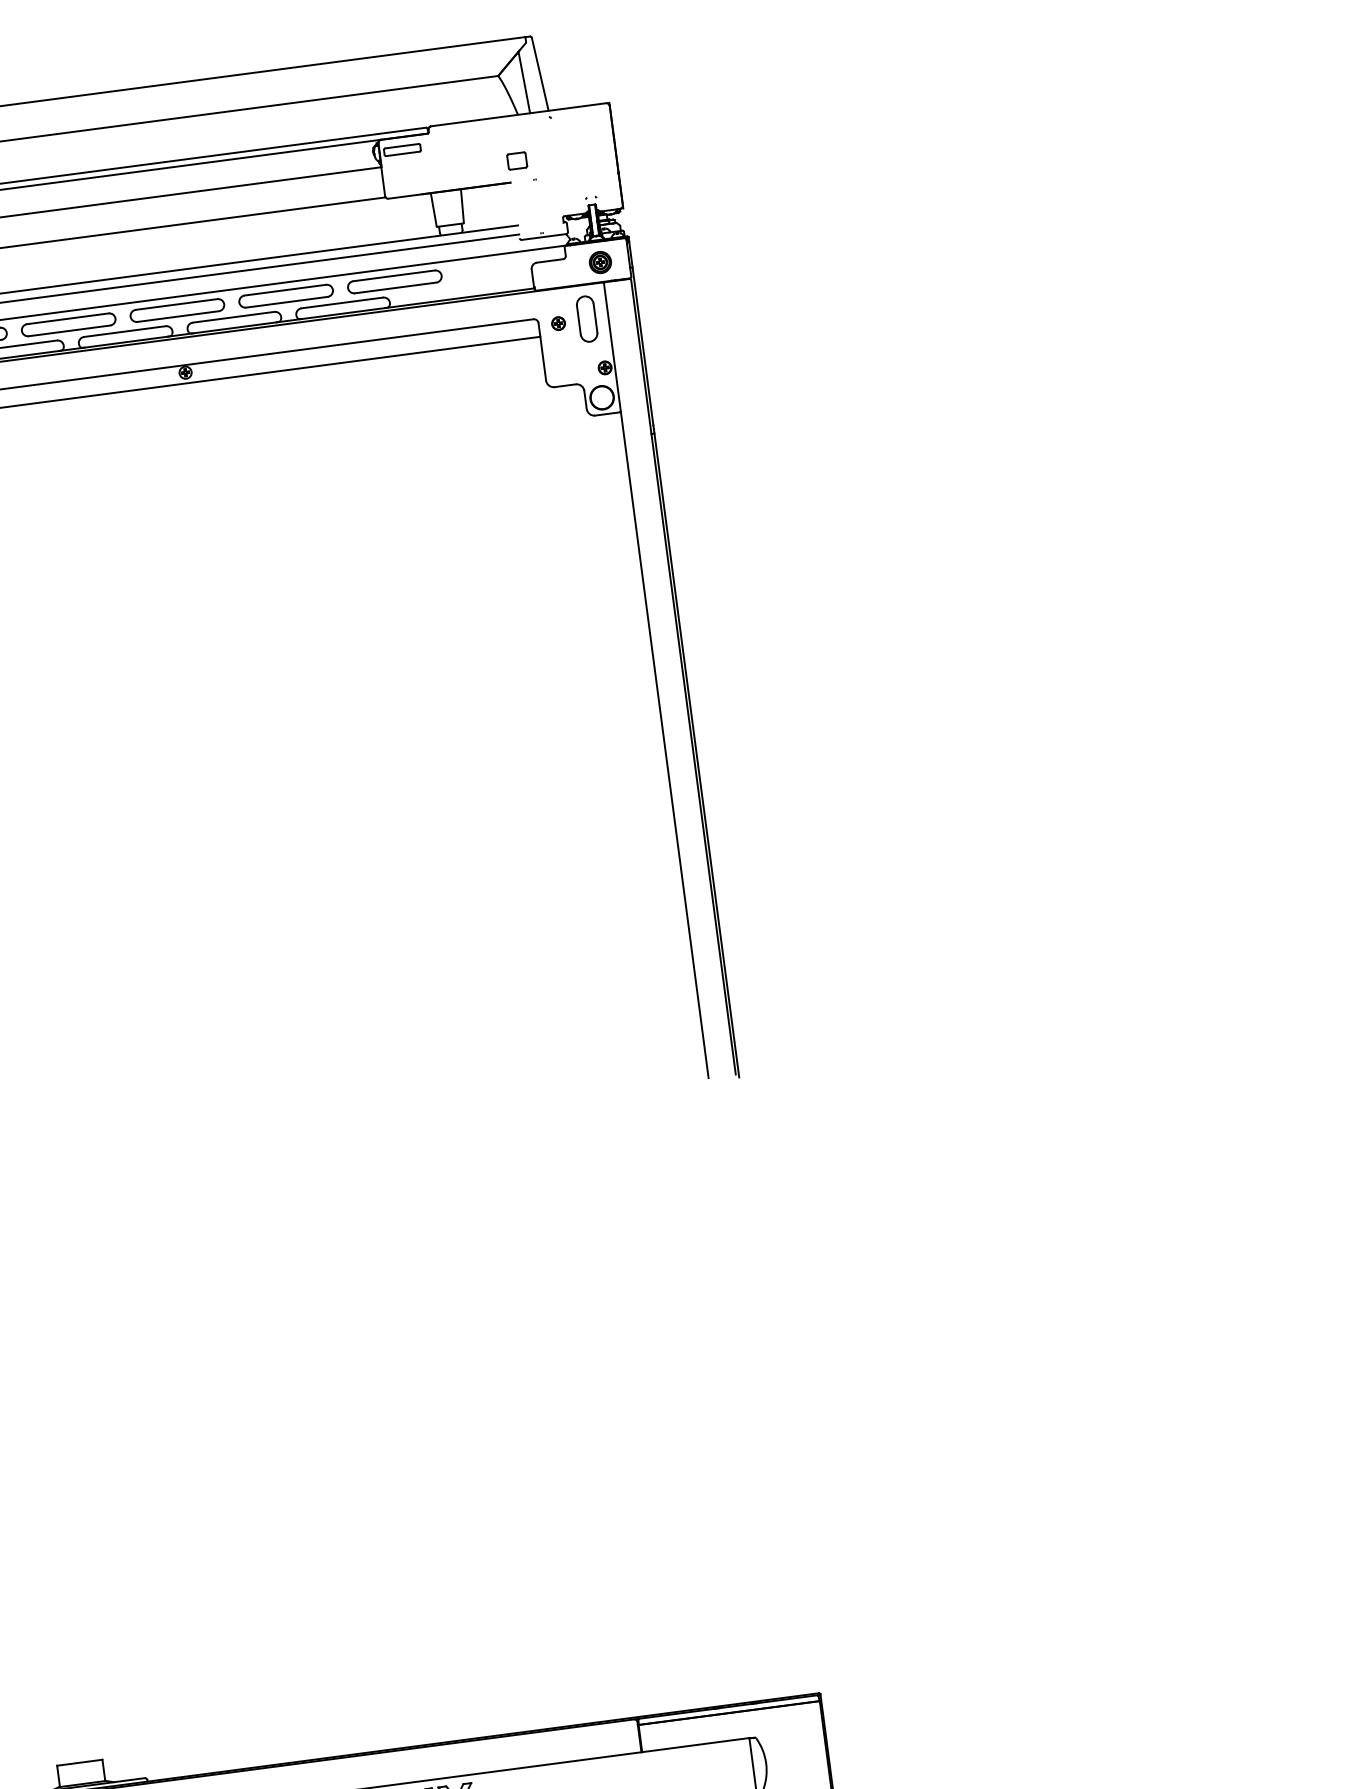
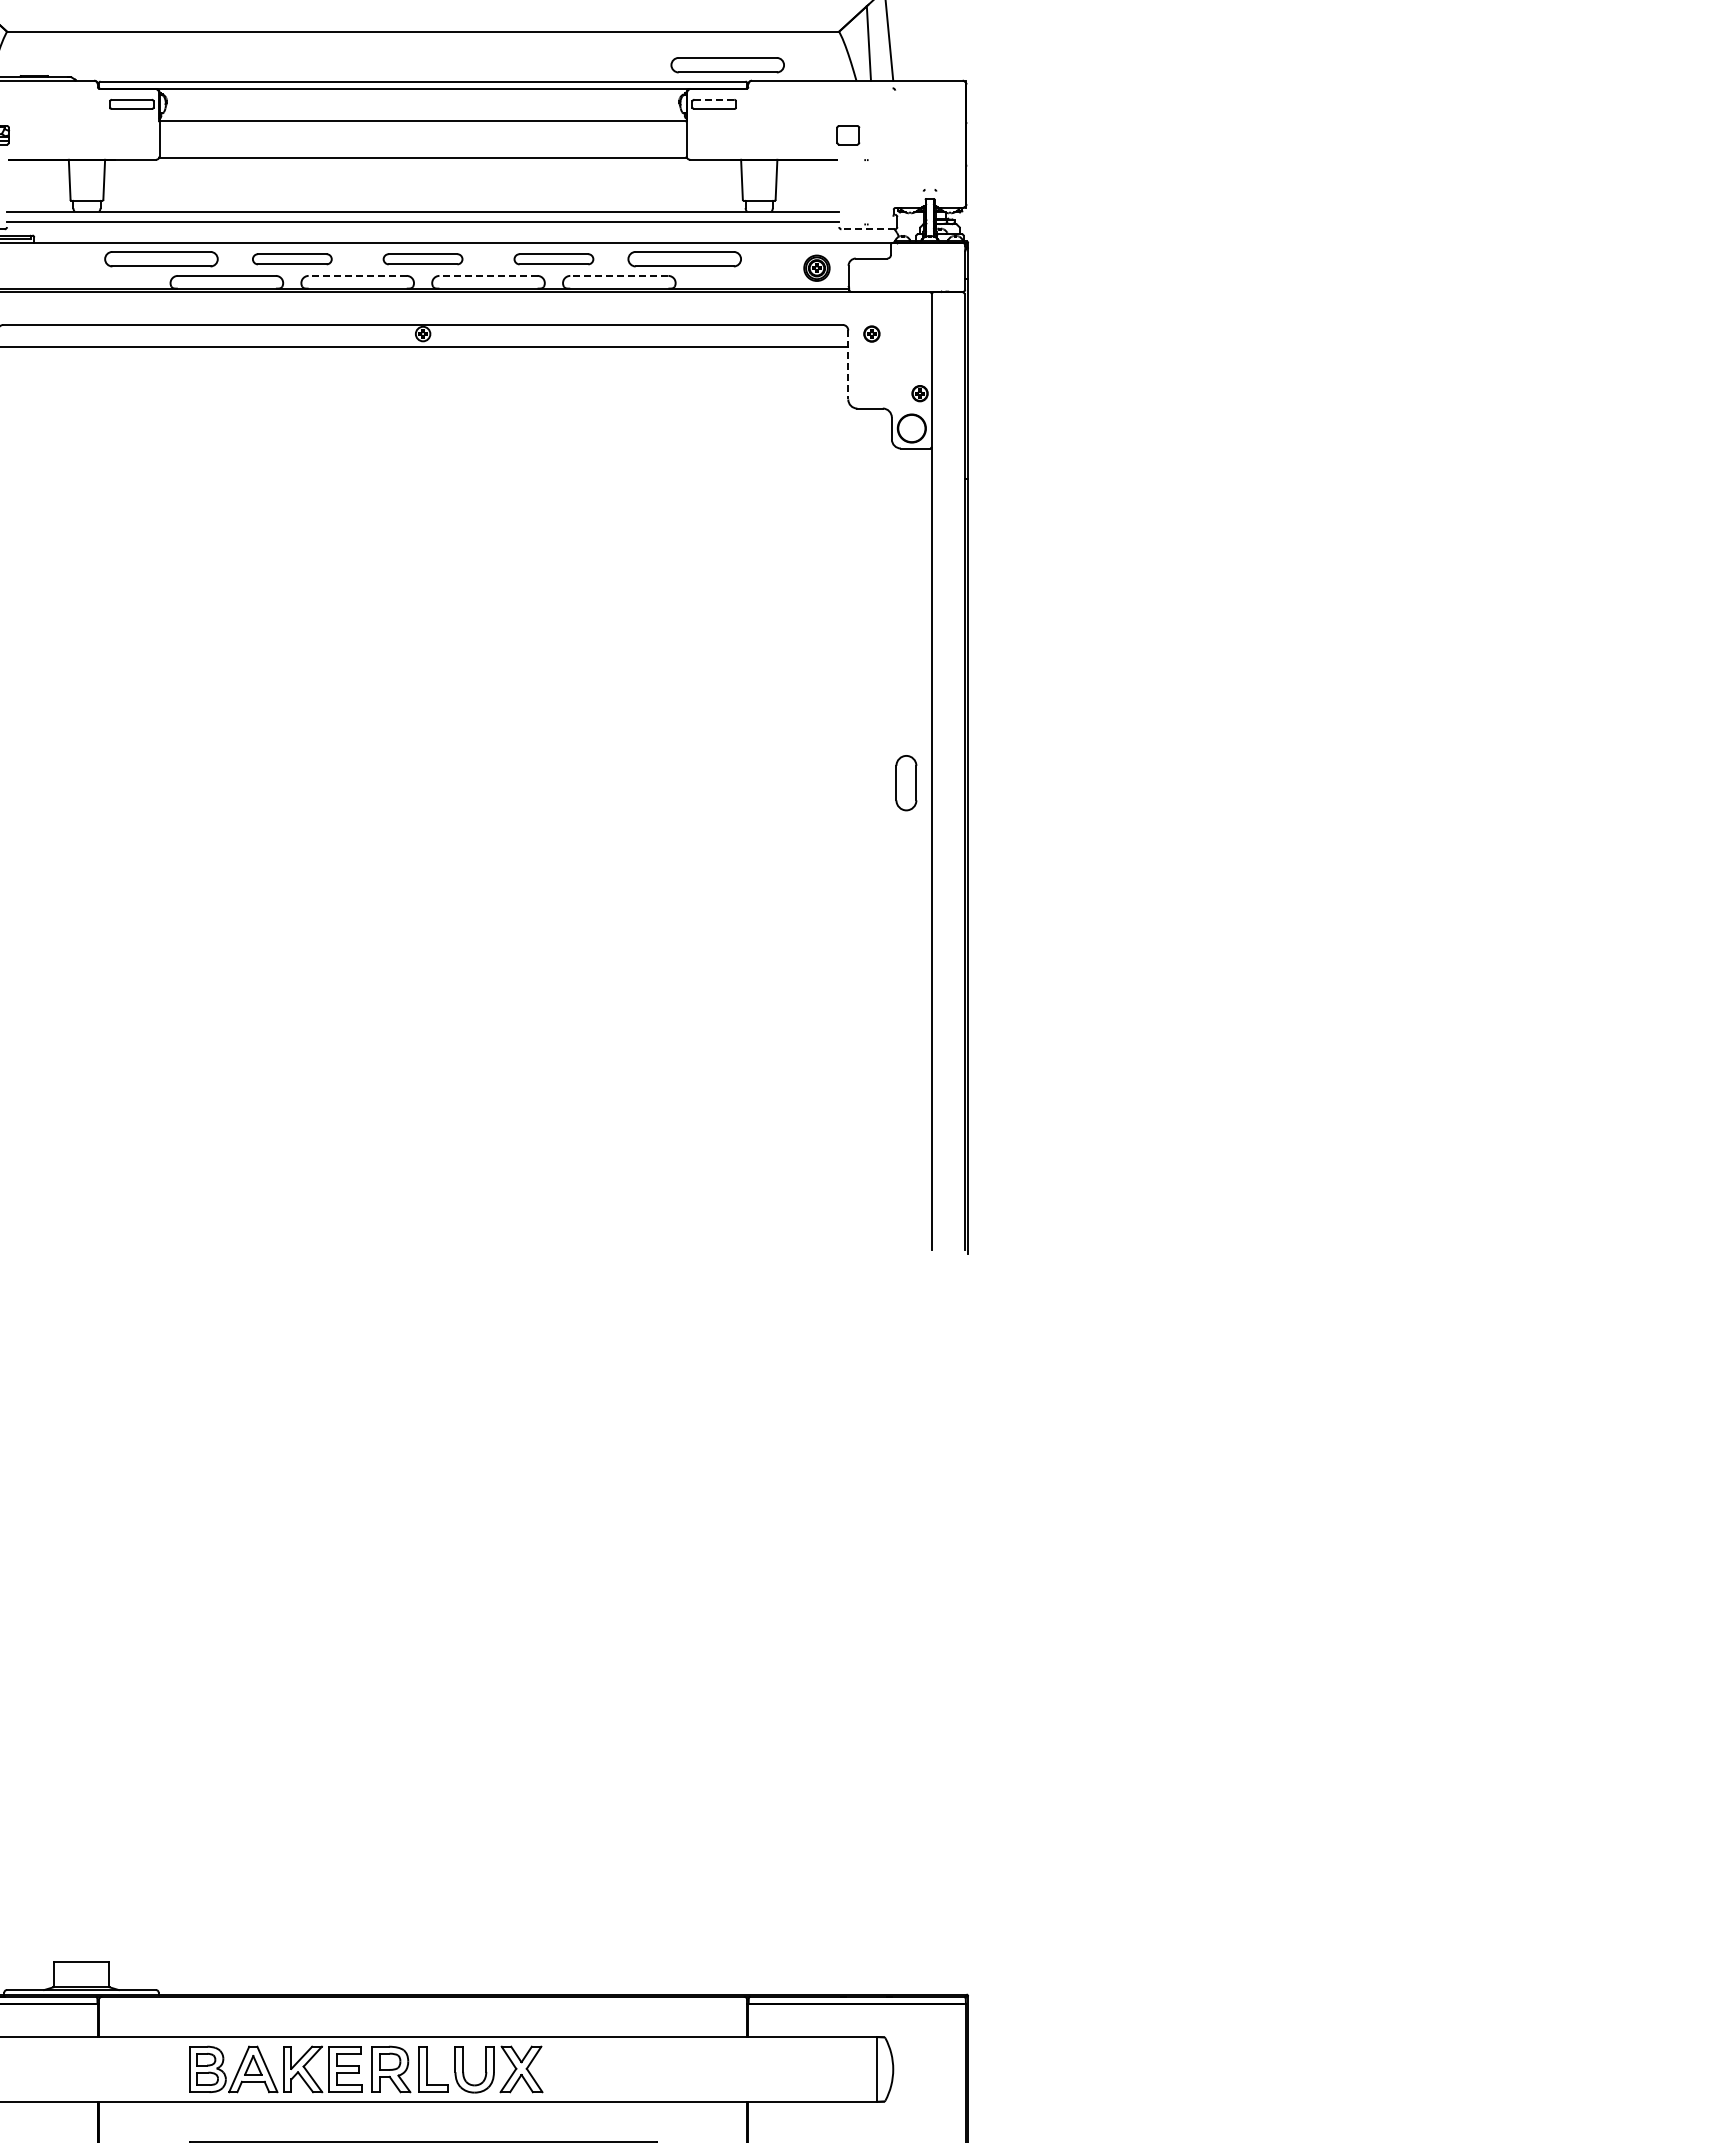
part: (409, 116) -> (727, 65), added
line: (402, 145) -> (714, 99), solid -> dashed
line: (544, 237) -> (868, 229), solid -> dashed
part: (599, 261) -> (816, 267), moved
part: (285, 296) -> (553, 259), size x0.7
line: (341, 302) -> (618, 275), solid -> dashed
part: (176, 310) -> (422, 259), size x0.7
line: (233, 316) -> (488, 275), solid -> dashed
part: (587, 319) -> (906, 783), moved
part: (68, 325) -> (292, 259), size x0.7
line: (124, 331) -> (357, 275), solid -> dashed
line: (542, 351) -> (848, 364), solid -> dashed

